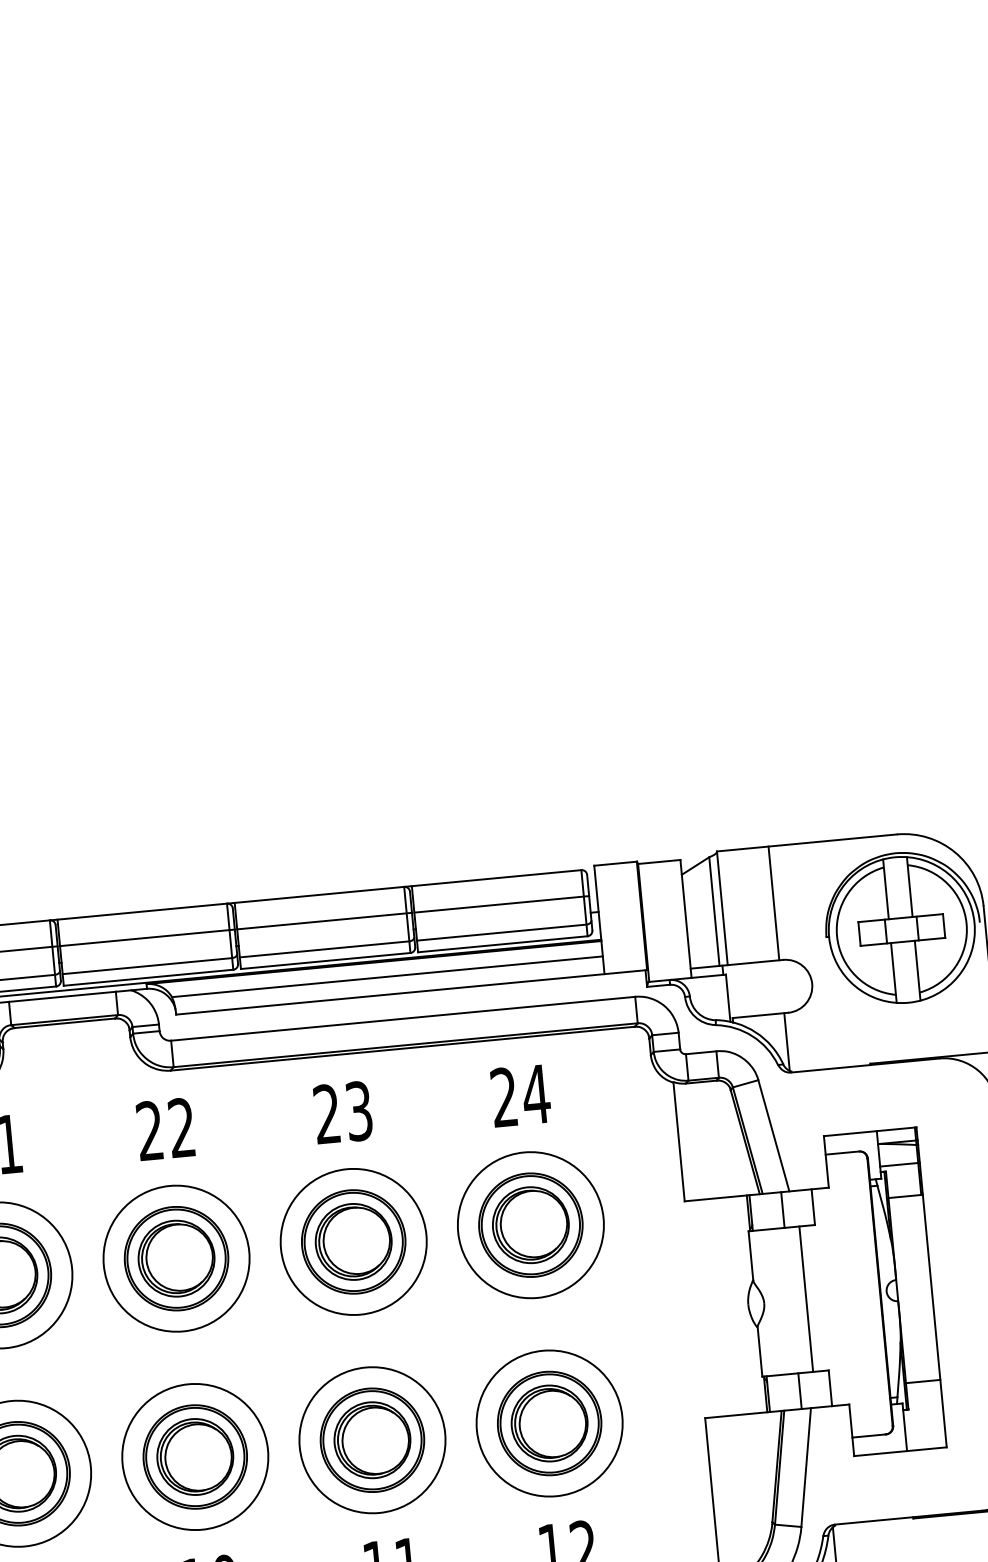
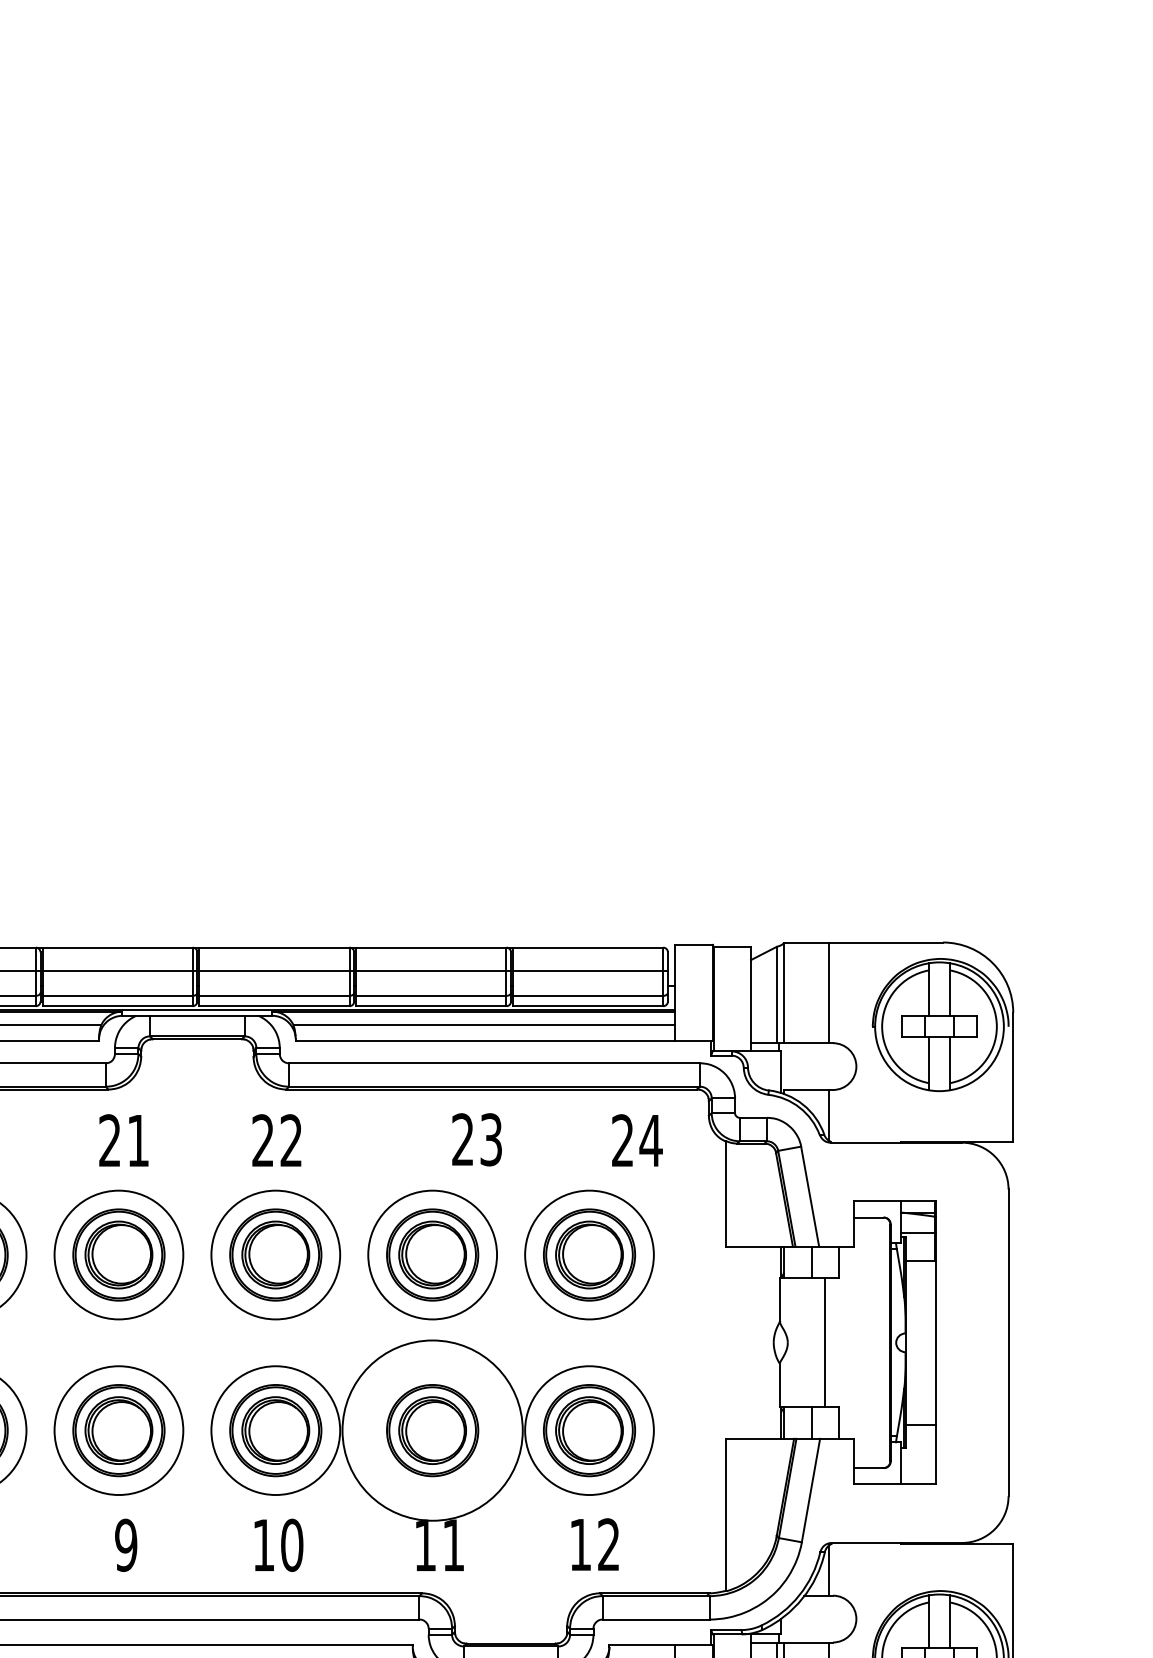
text: (520, 1095) -> (637, 1140), moved
text: (342, 1112) -> (476, 1139), moved
circle: (372, 1440) -> (432, 1430), size x1.4

